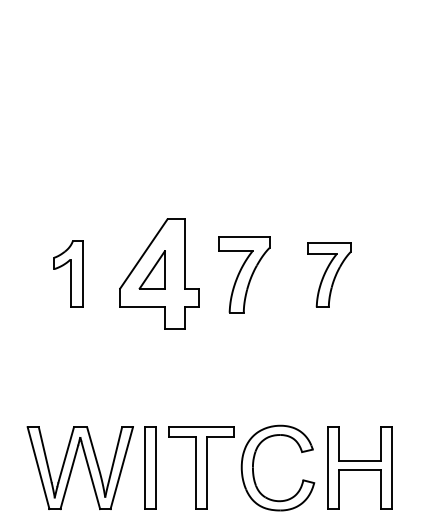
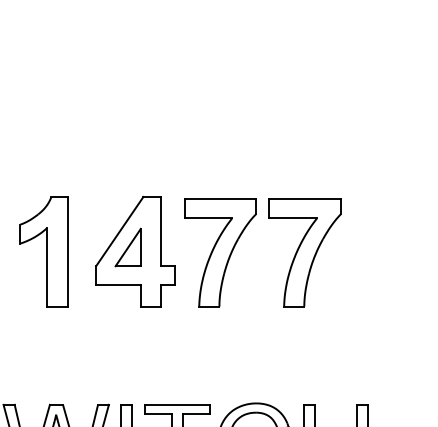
part: (68, 273) -> (44, 251), size x1.67
part: (244, 274) -> (220, 252), size x1.43
part: (329, 274) -> (305, 252), size x1.67

